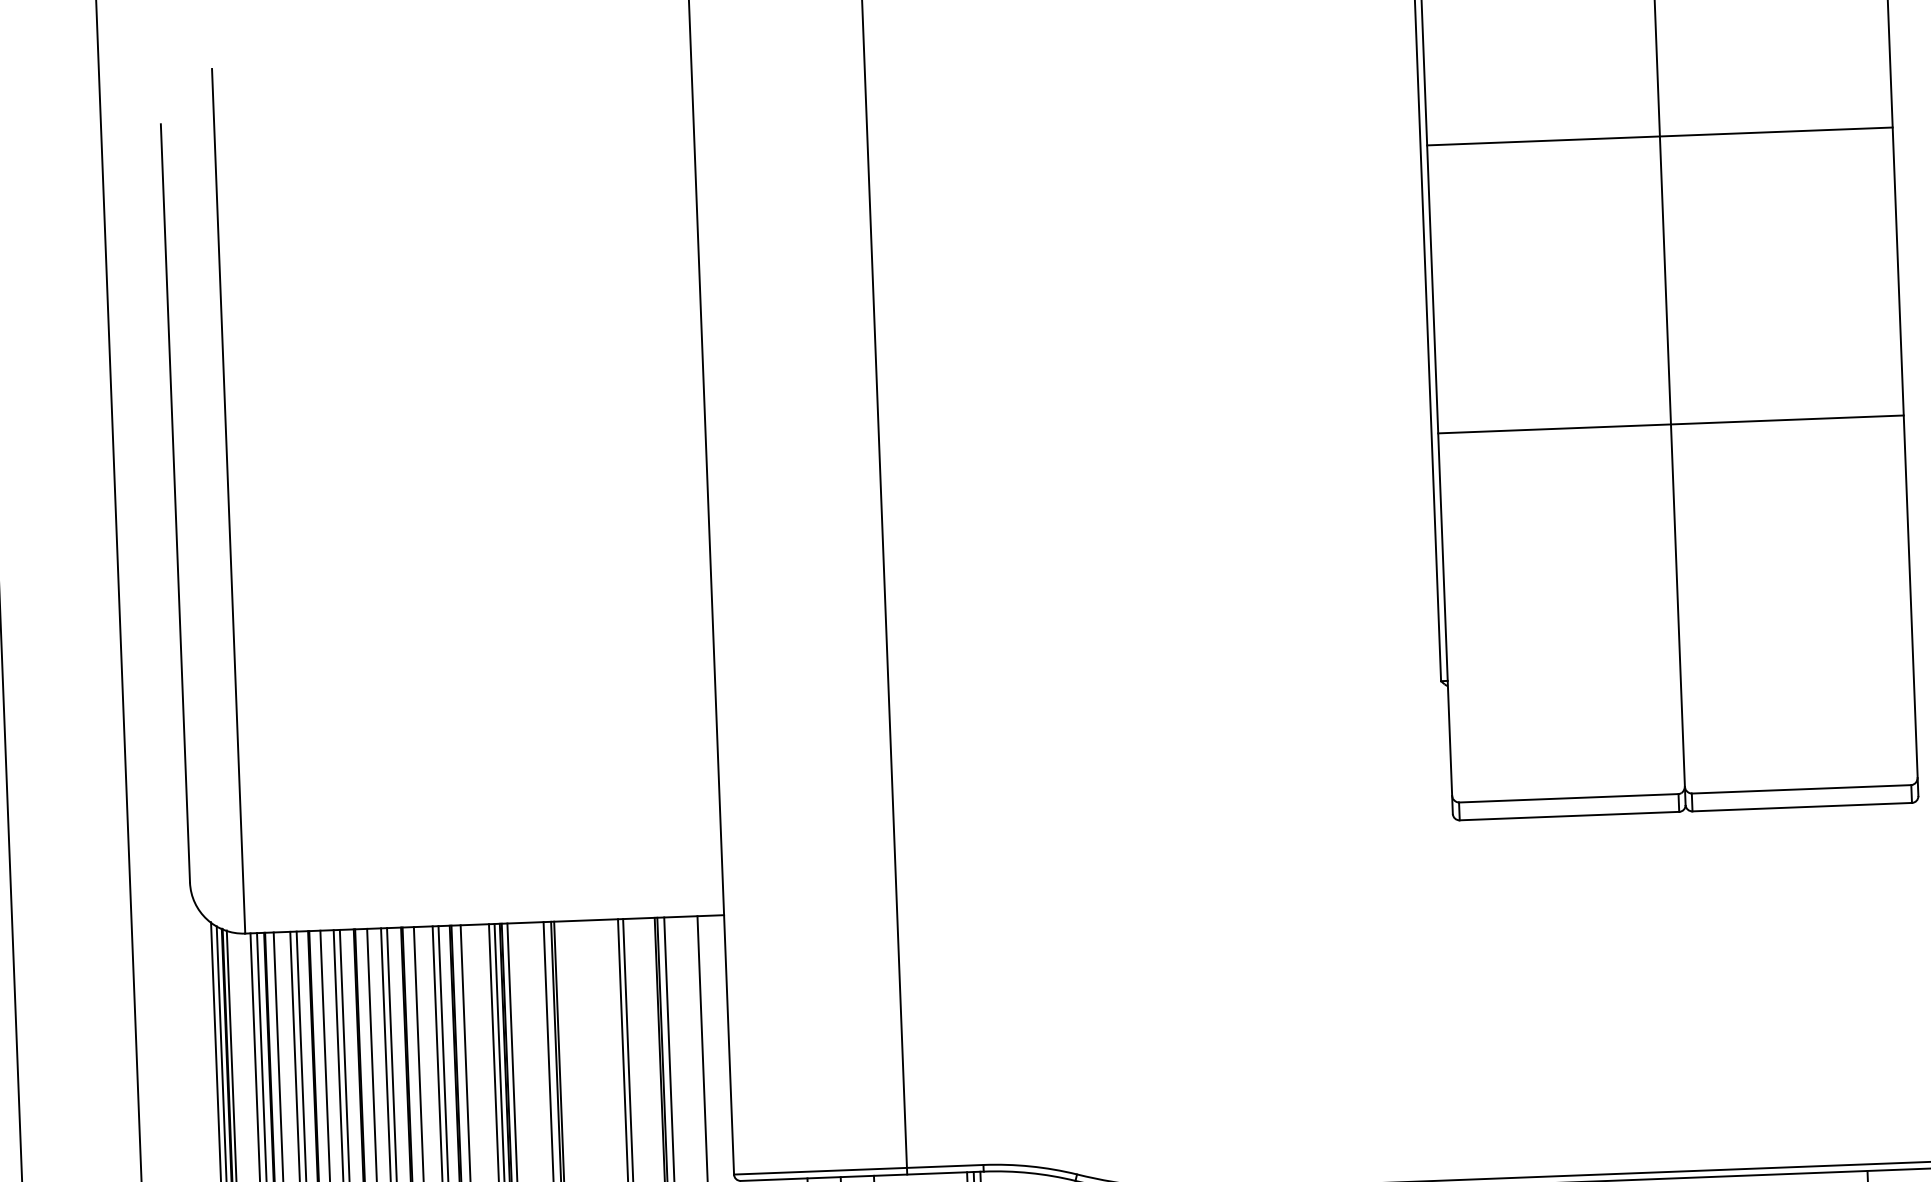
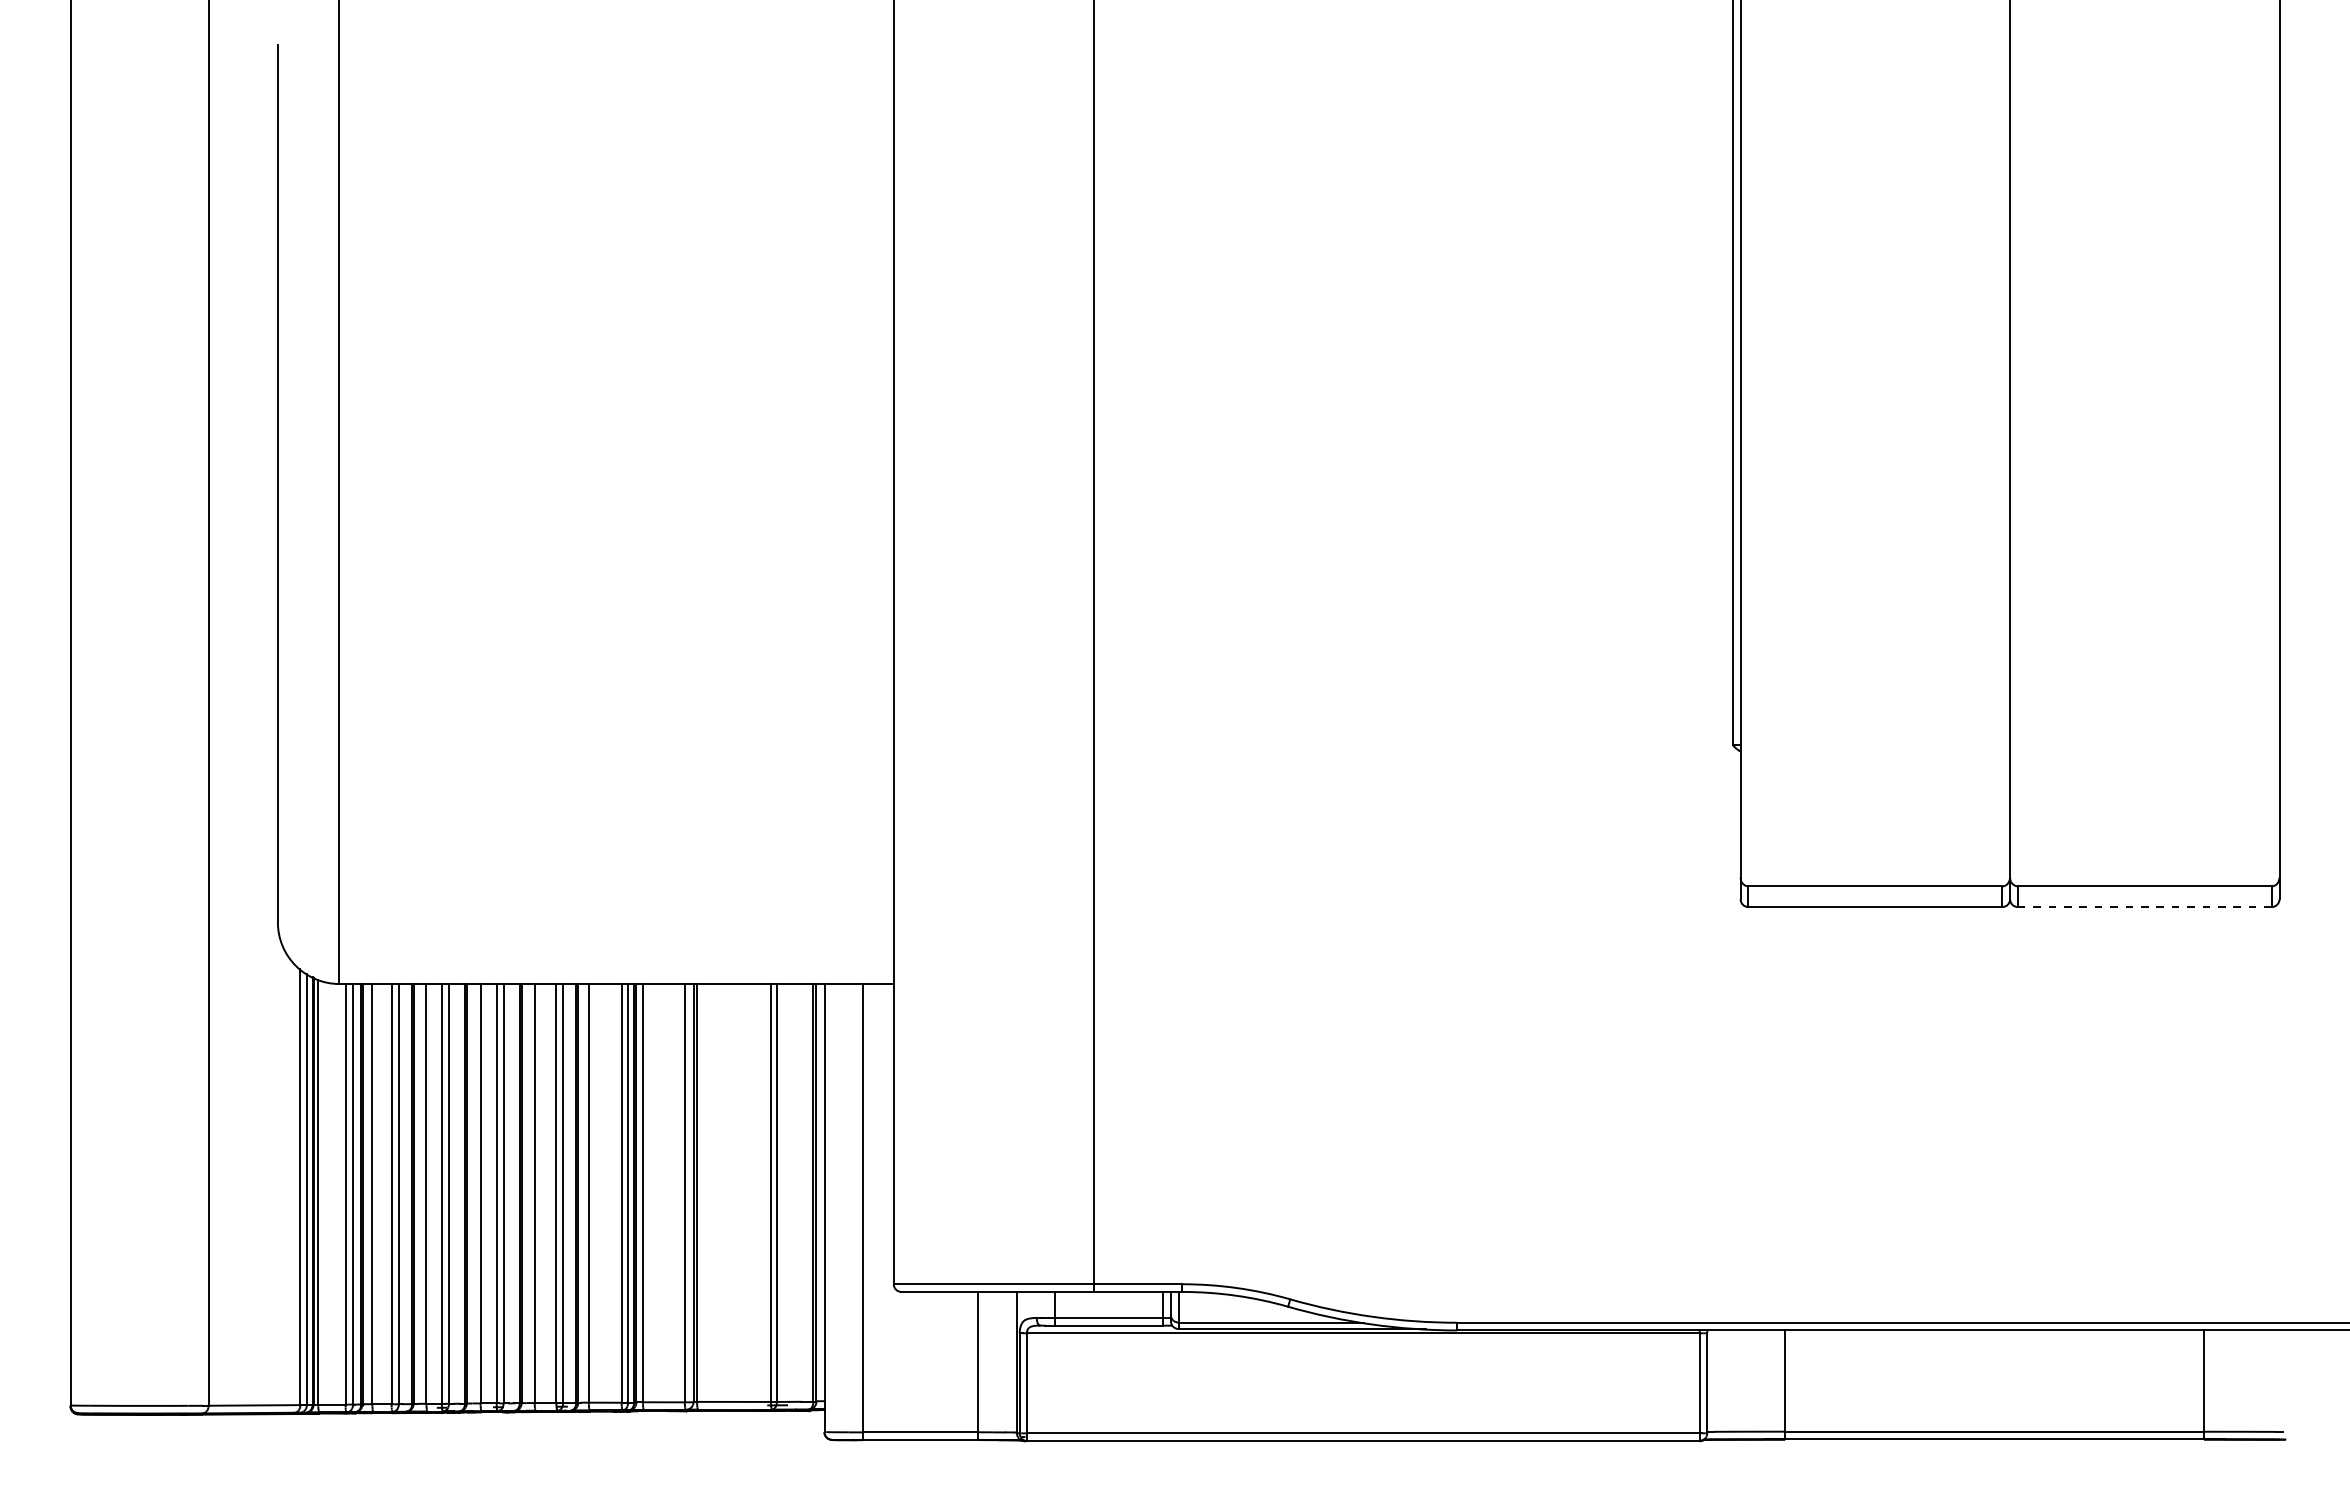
line: (1659, 136) -> (2009, 125), removed
line: (1670, 424) -> (2009, 458), removed
line: (1802, 807) -> (2145, 907), solid -> dashed

